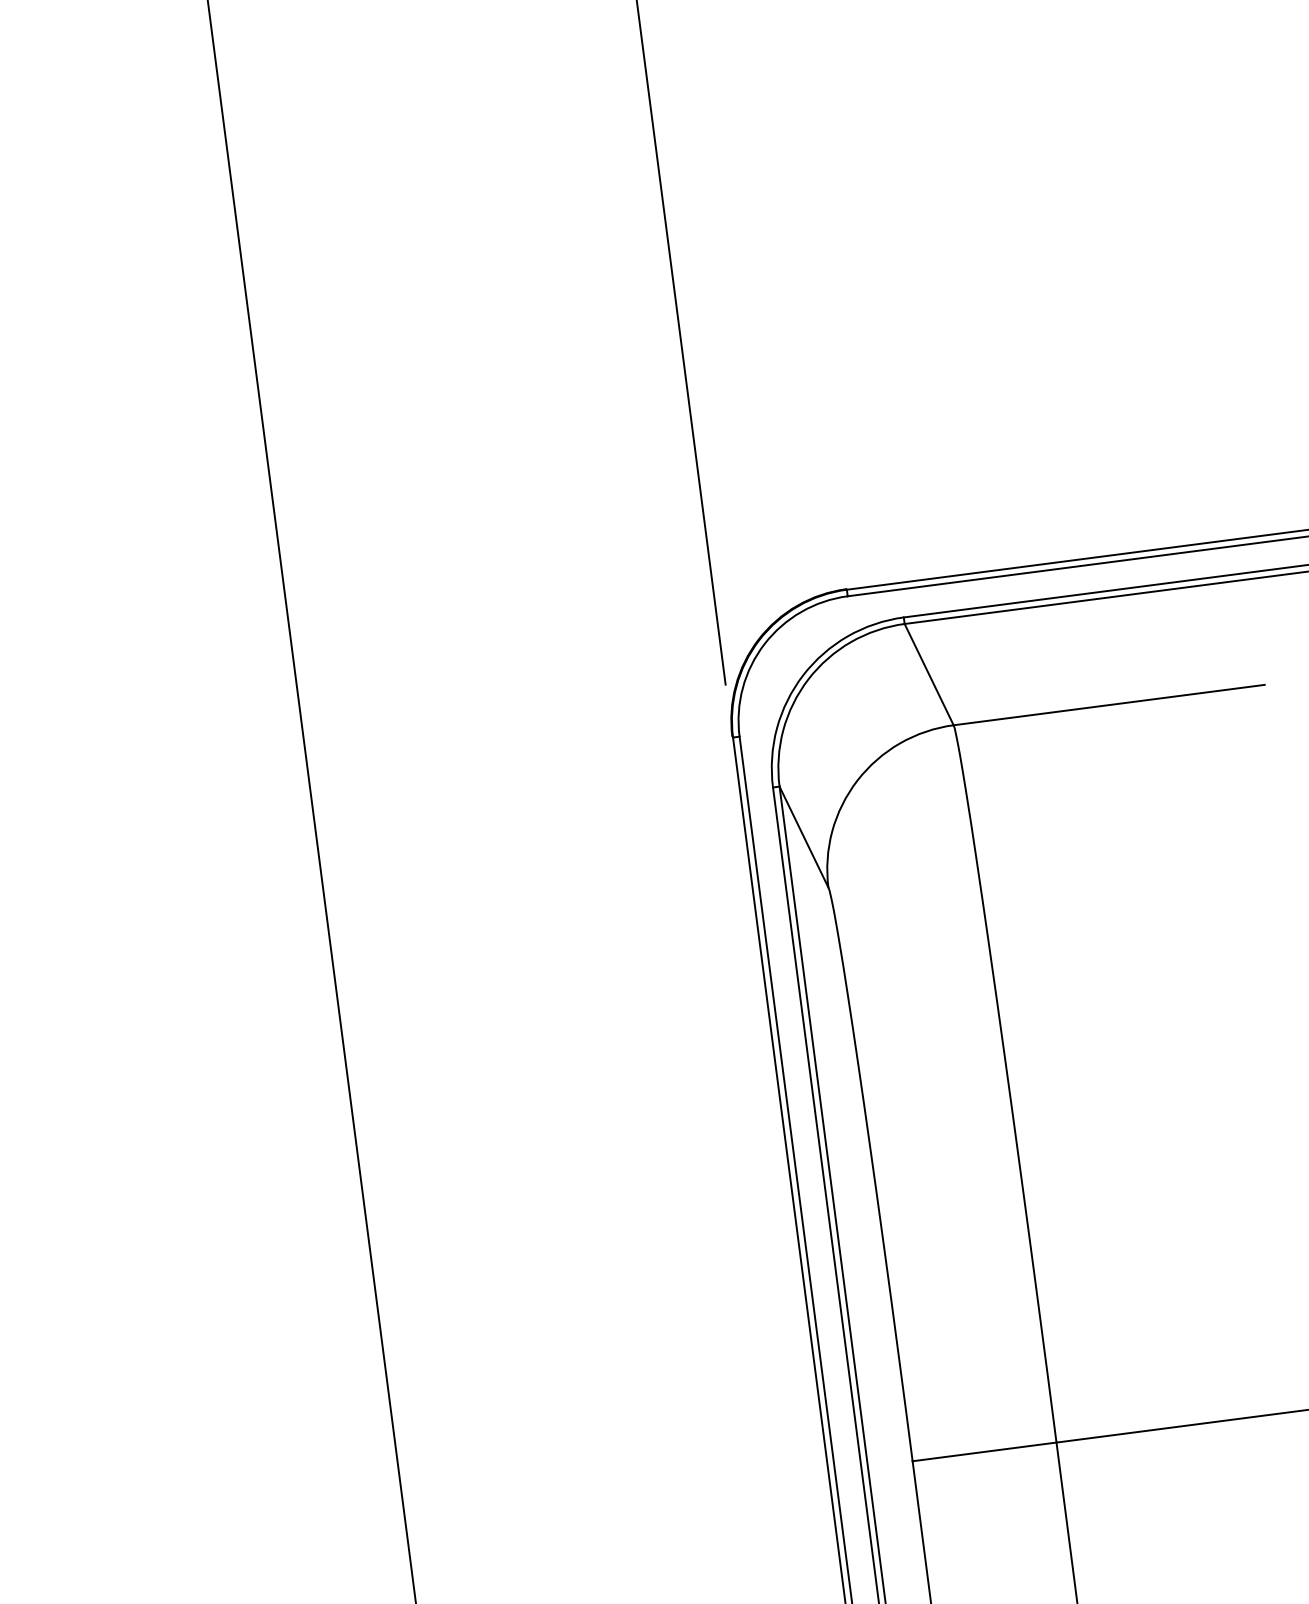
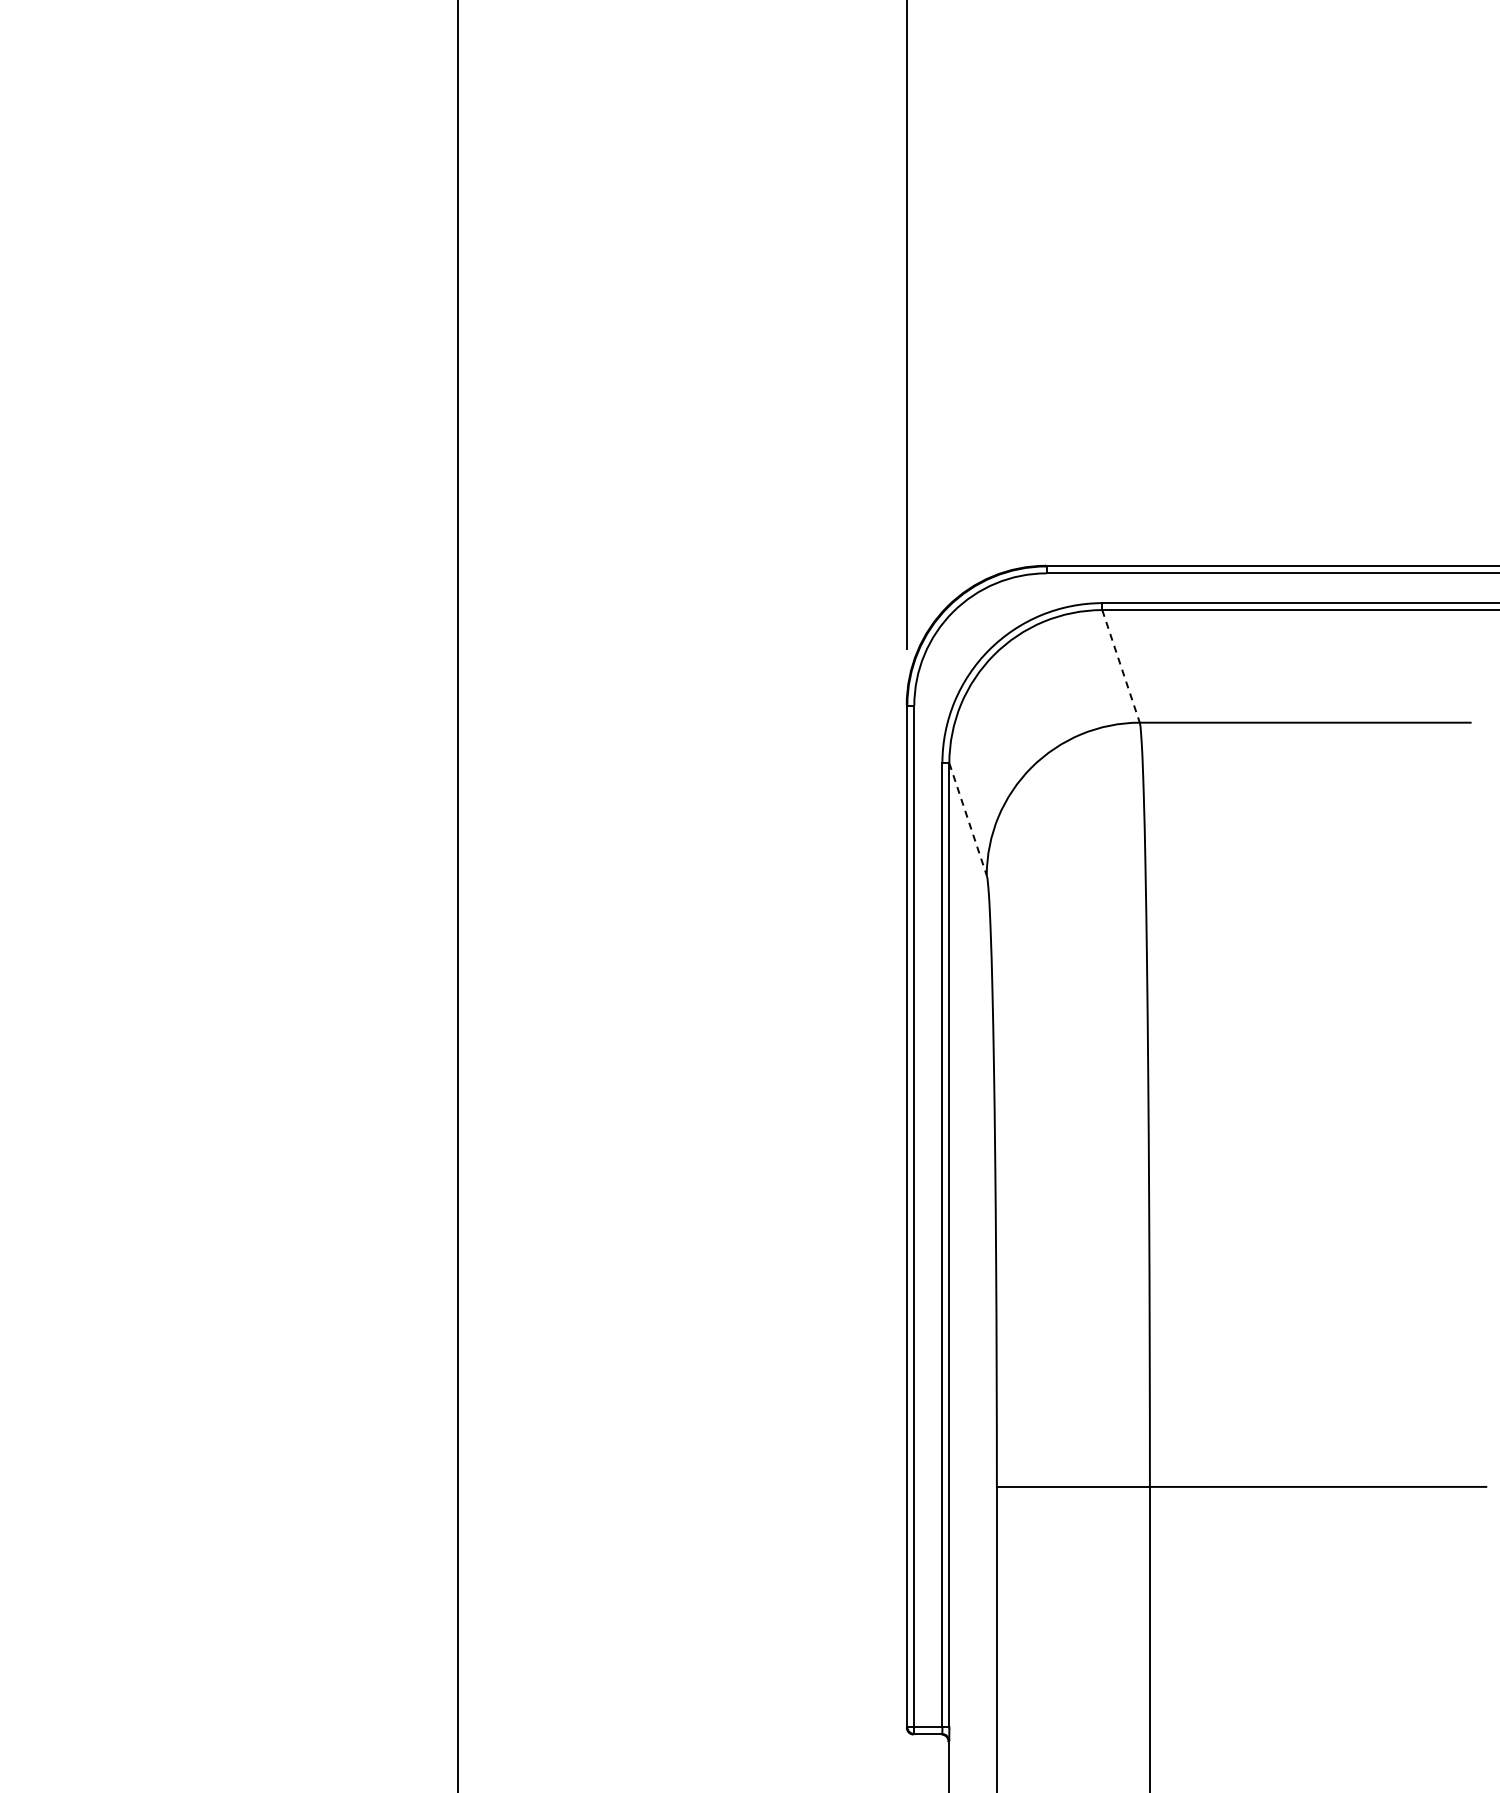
line: (929, 674) -> (1121, 666), solid -> dashed
line: (804, 837) -> (968, 819), solid -> dashed

